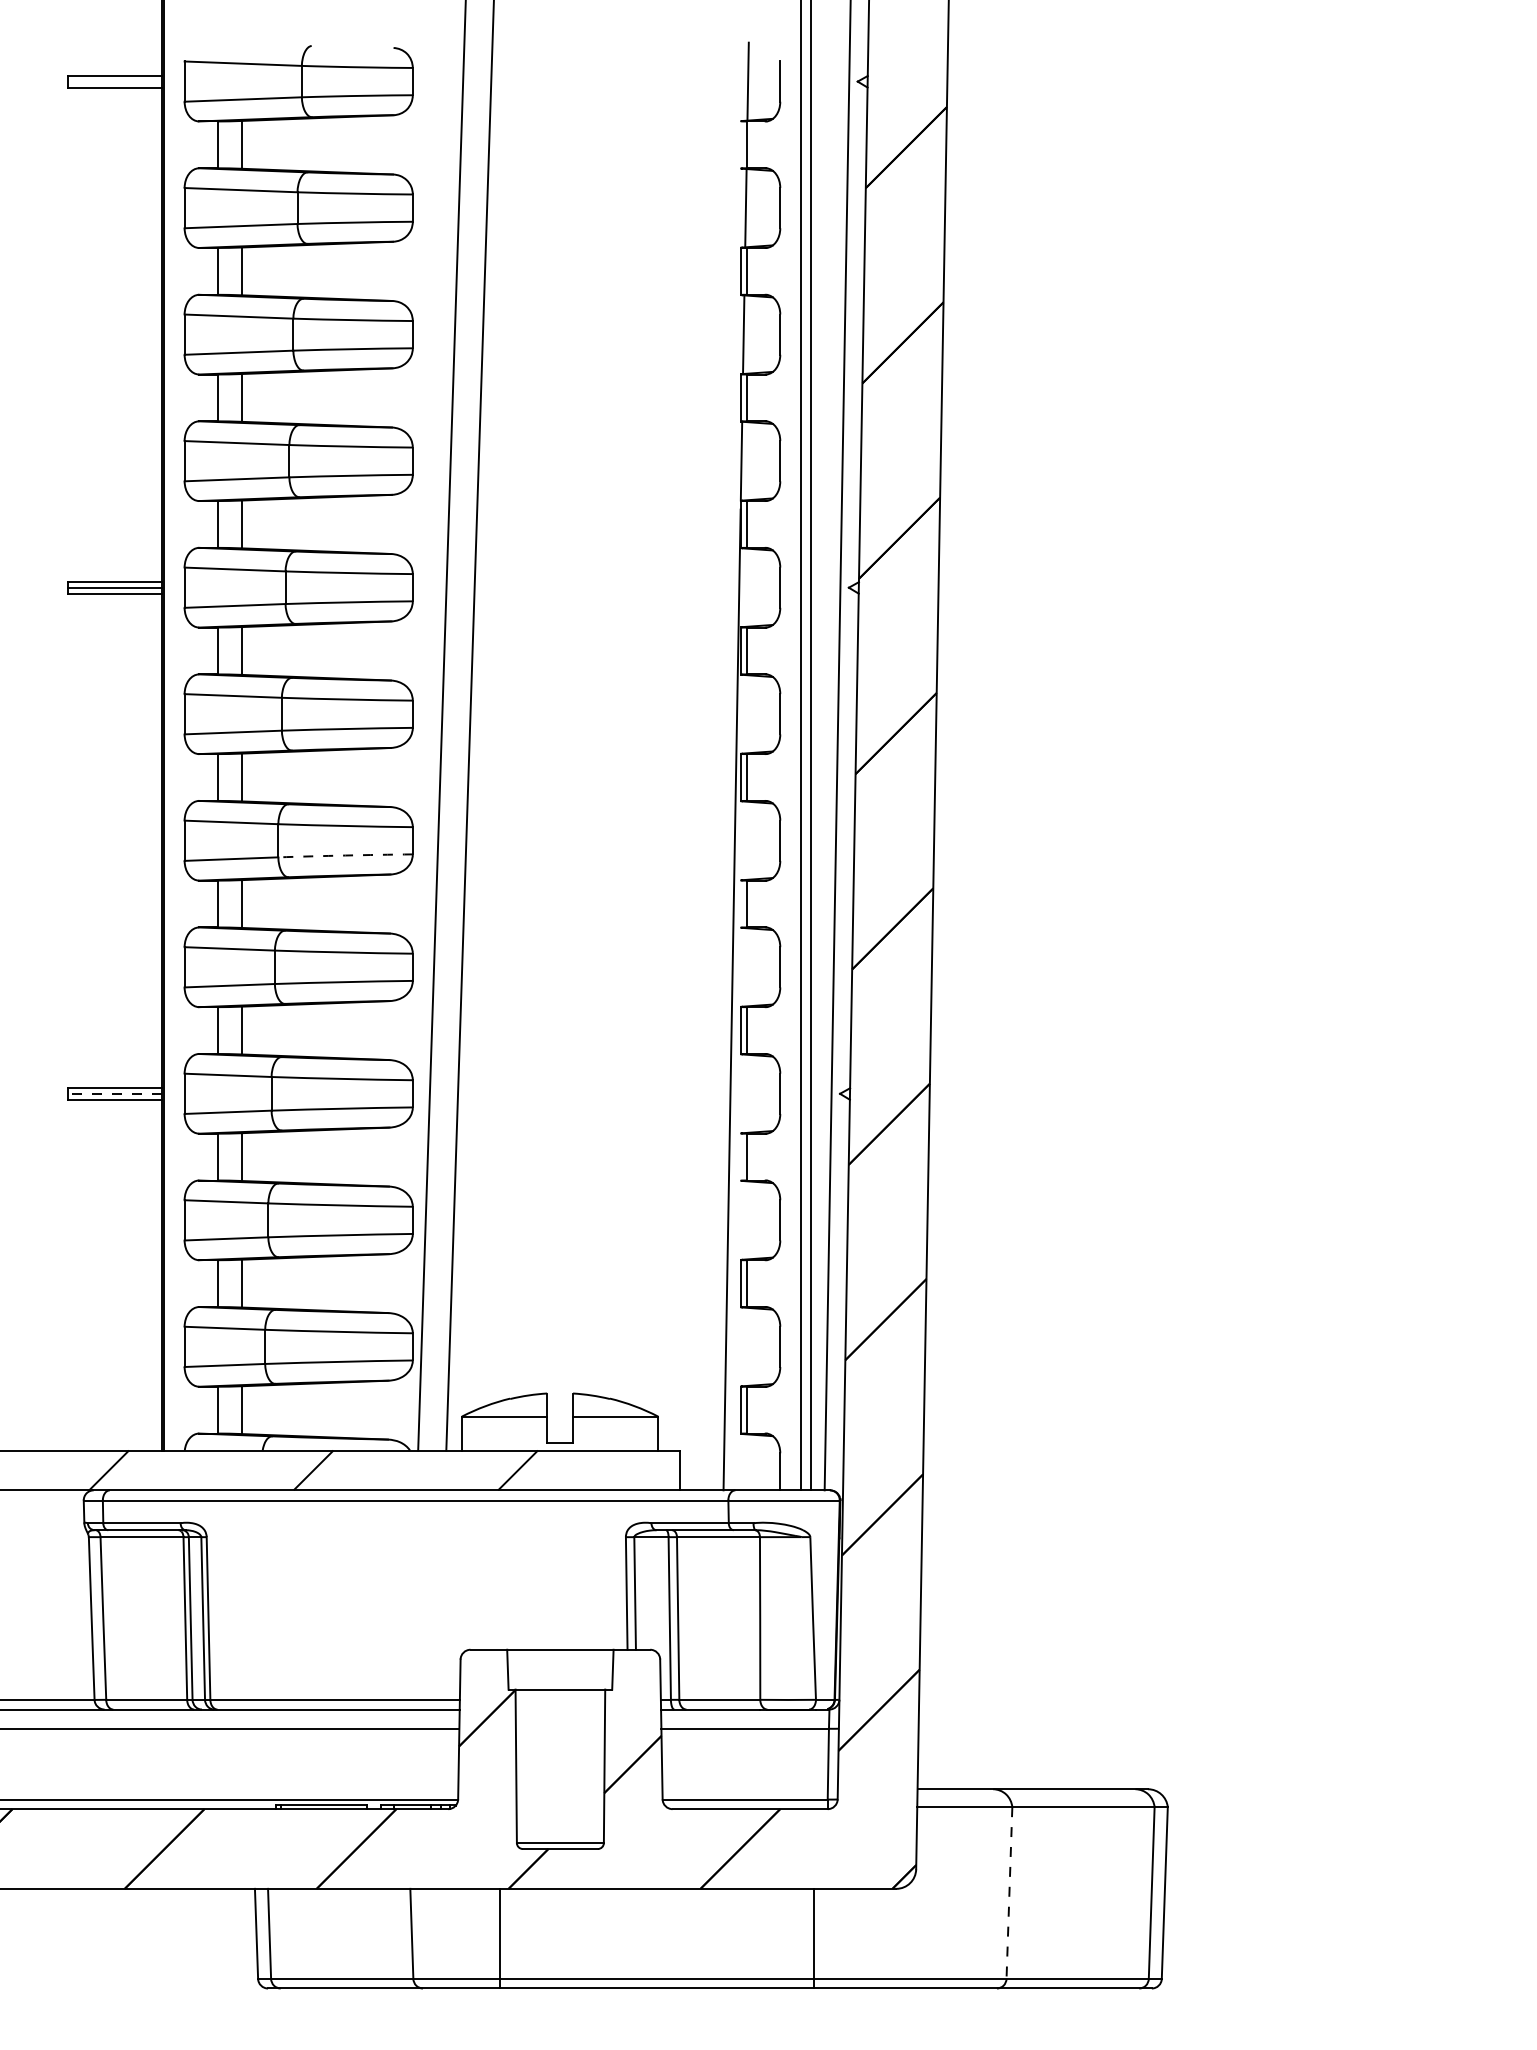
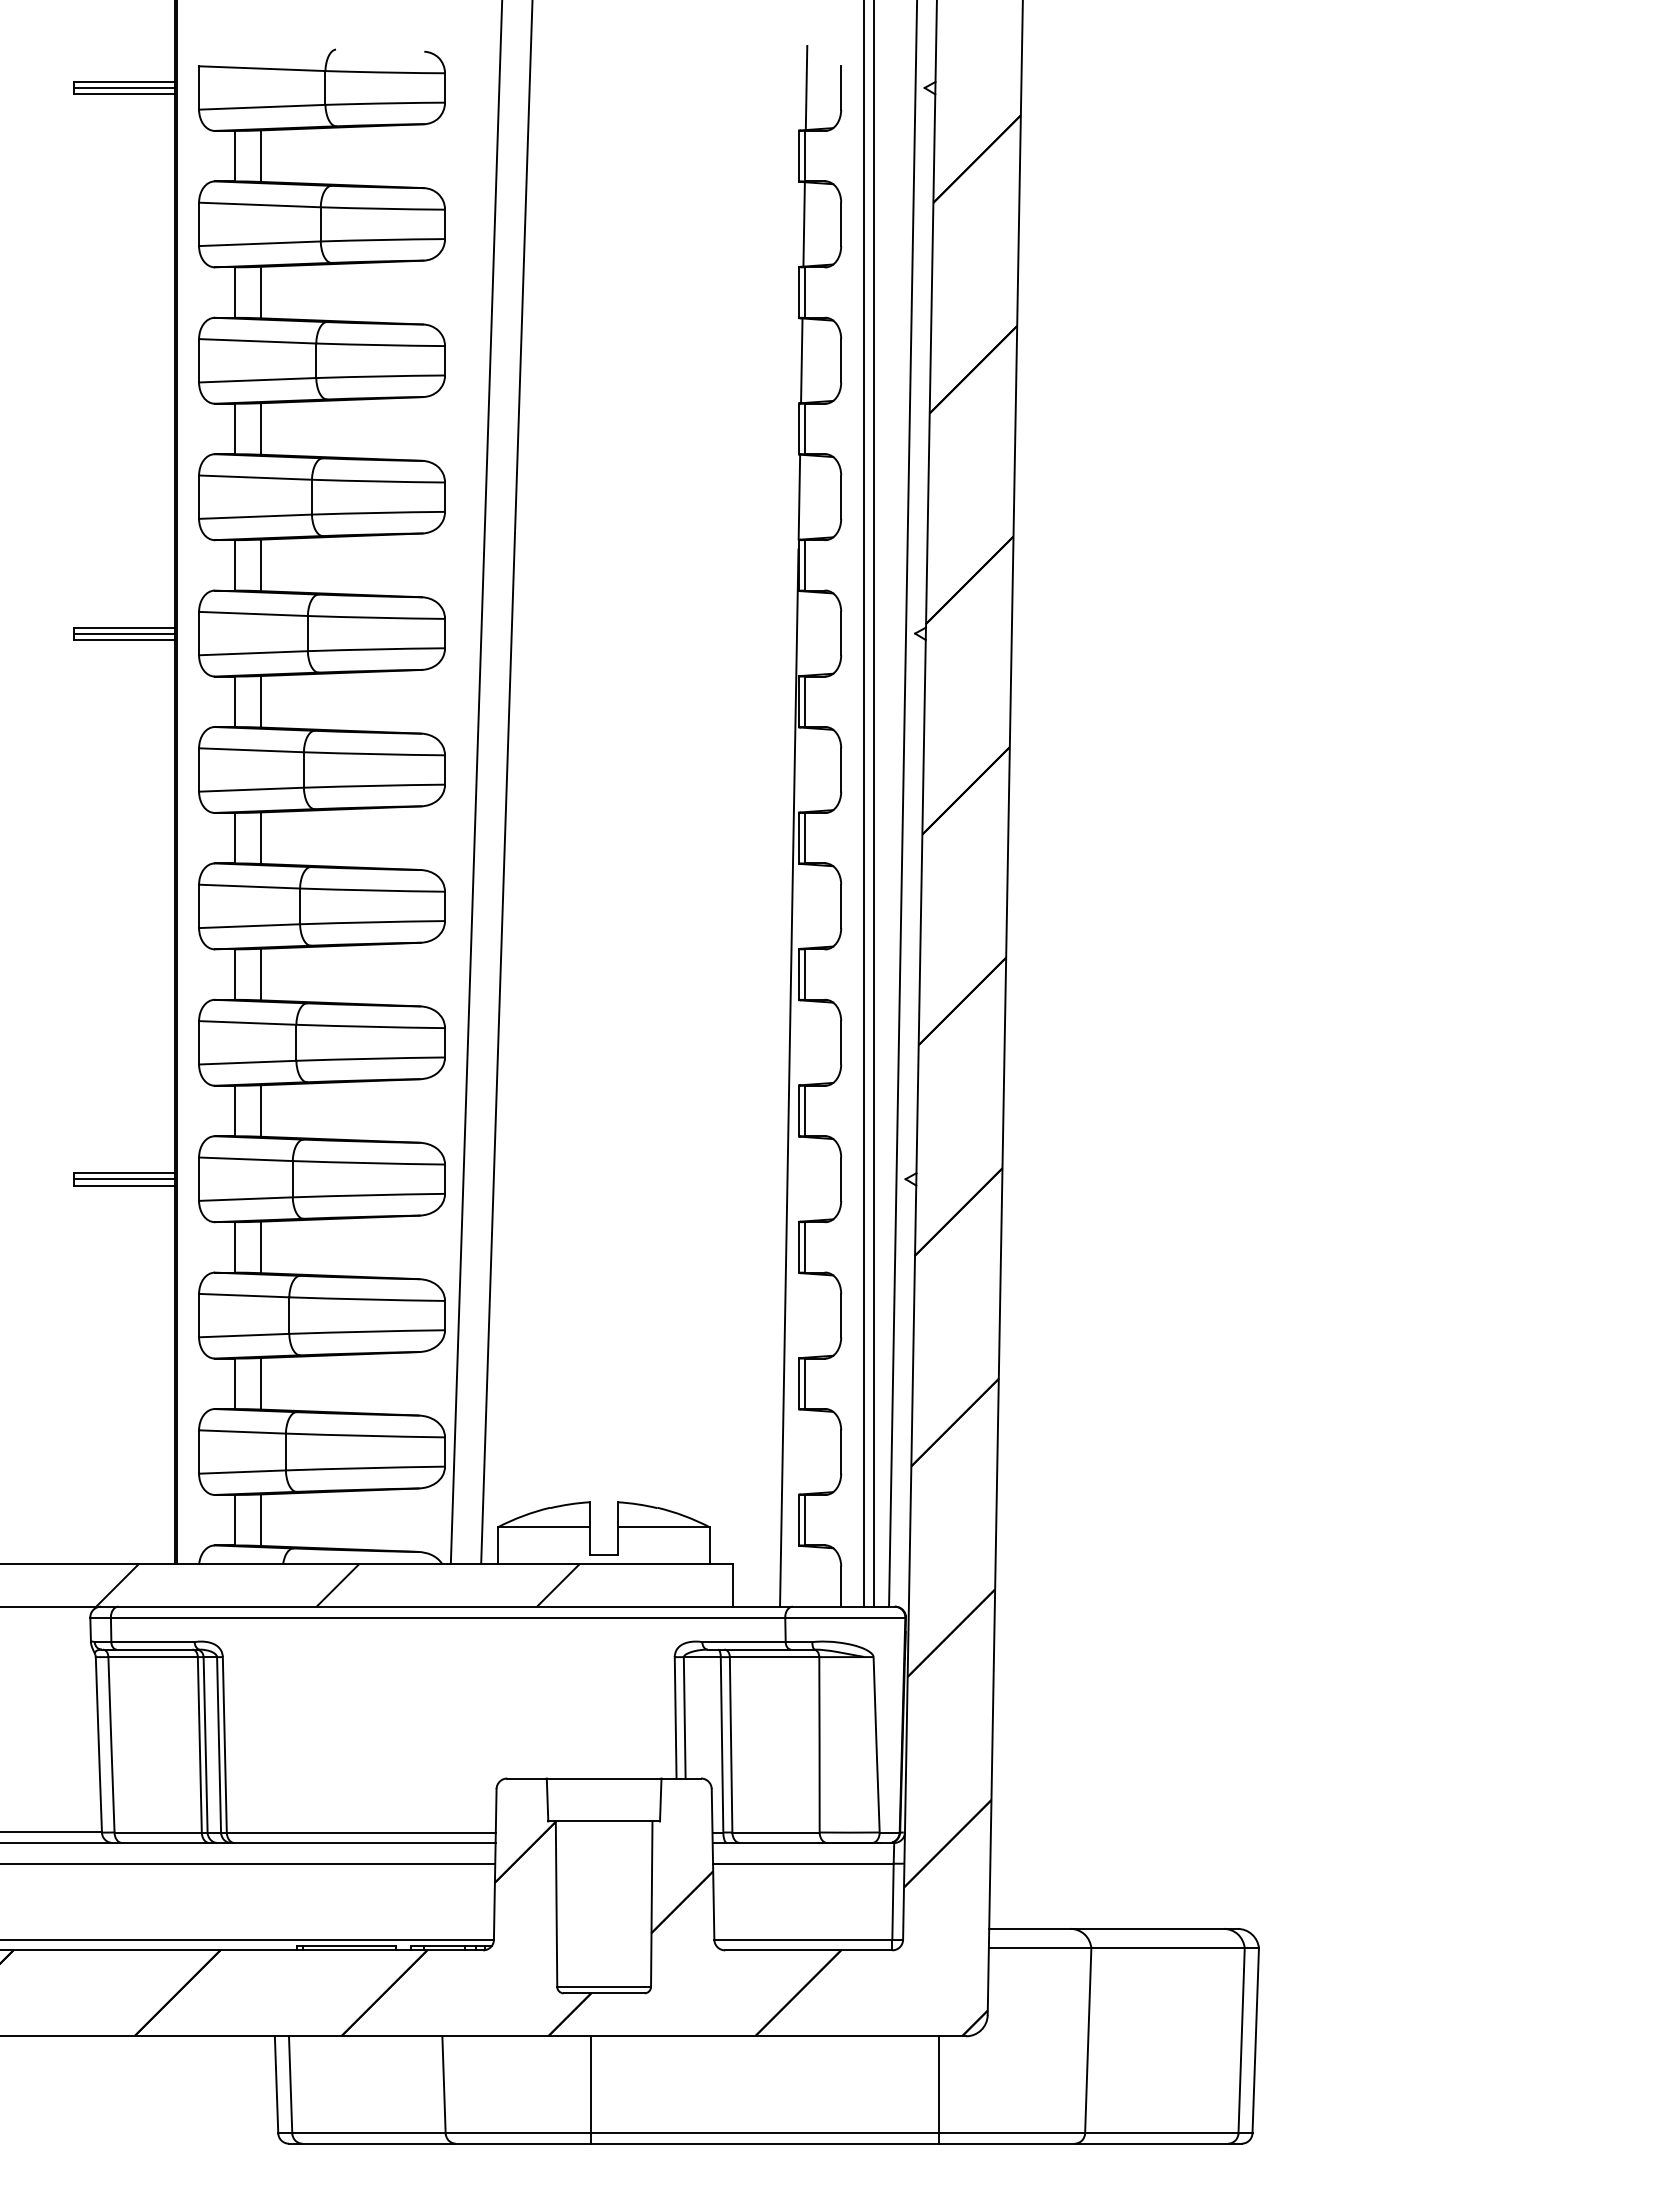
line: (114, 81) -> (123, 87), added
line: (740, 144) -> (798, 155), added
arc: (345, 855) -> (372, 922), dashed -> solid
line: (740, 903) -> (798, 974), added
line: (114, 1094) -> (123, 1179), dashed -> solid
line: (740, 1156) -> (798, 1246), added
line: (1009, 1892) -> (1088, 2040), dashed -> solid
line: (500, 1938) -> (591, 2089), moved
line: (813, 1938) -> (939, 2089), moved

